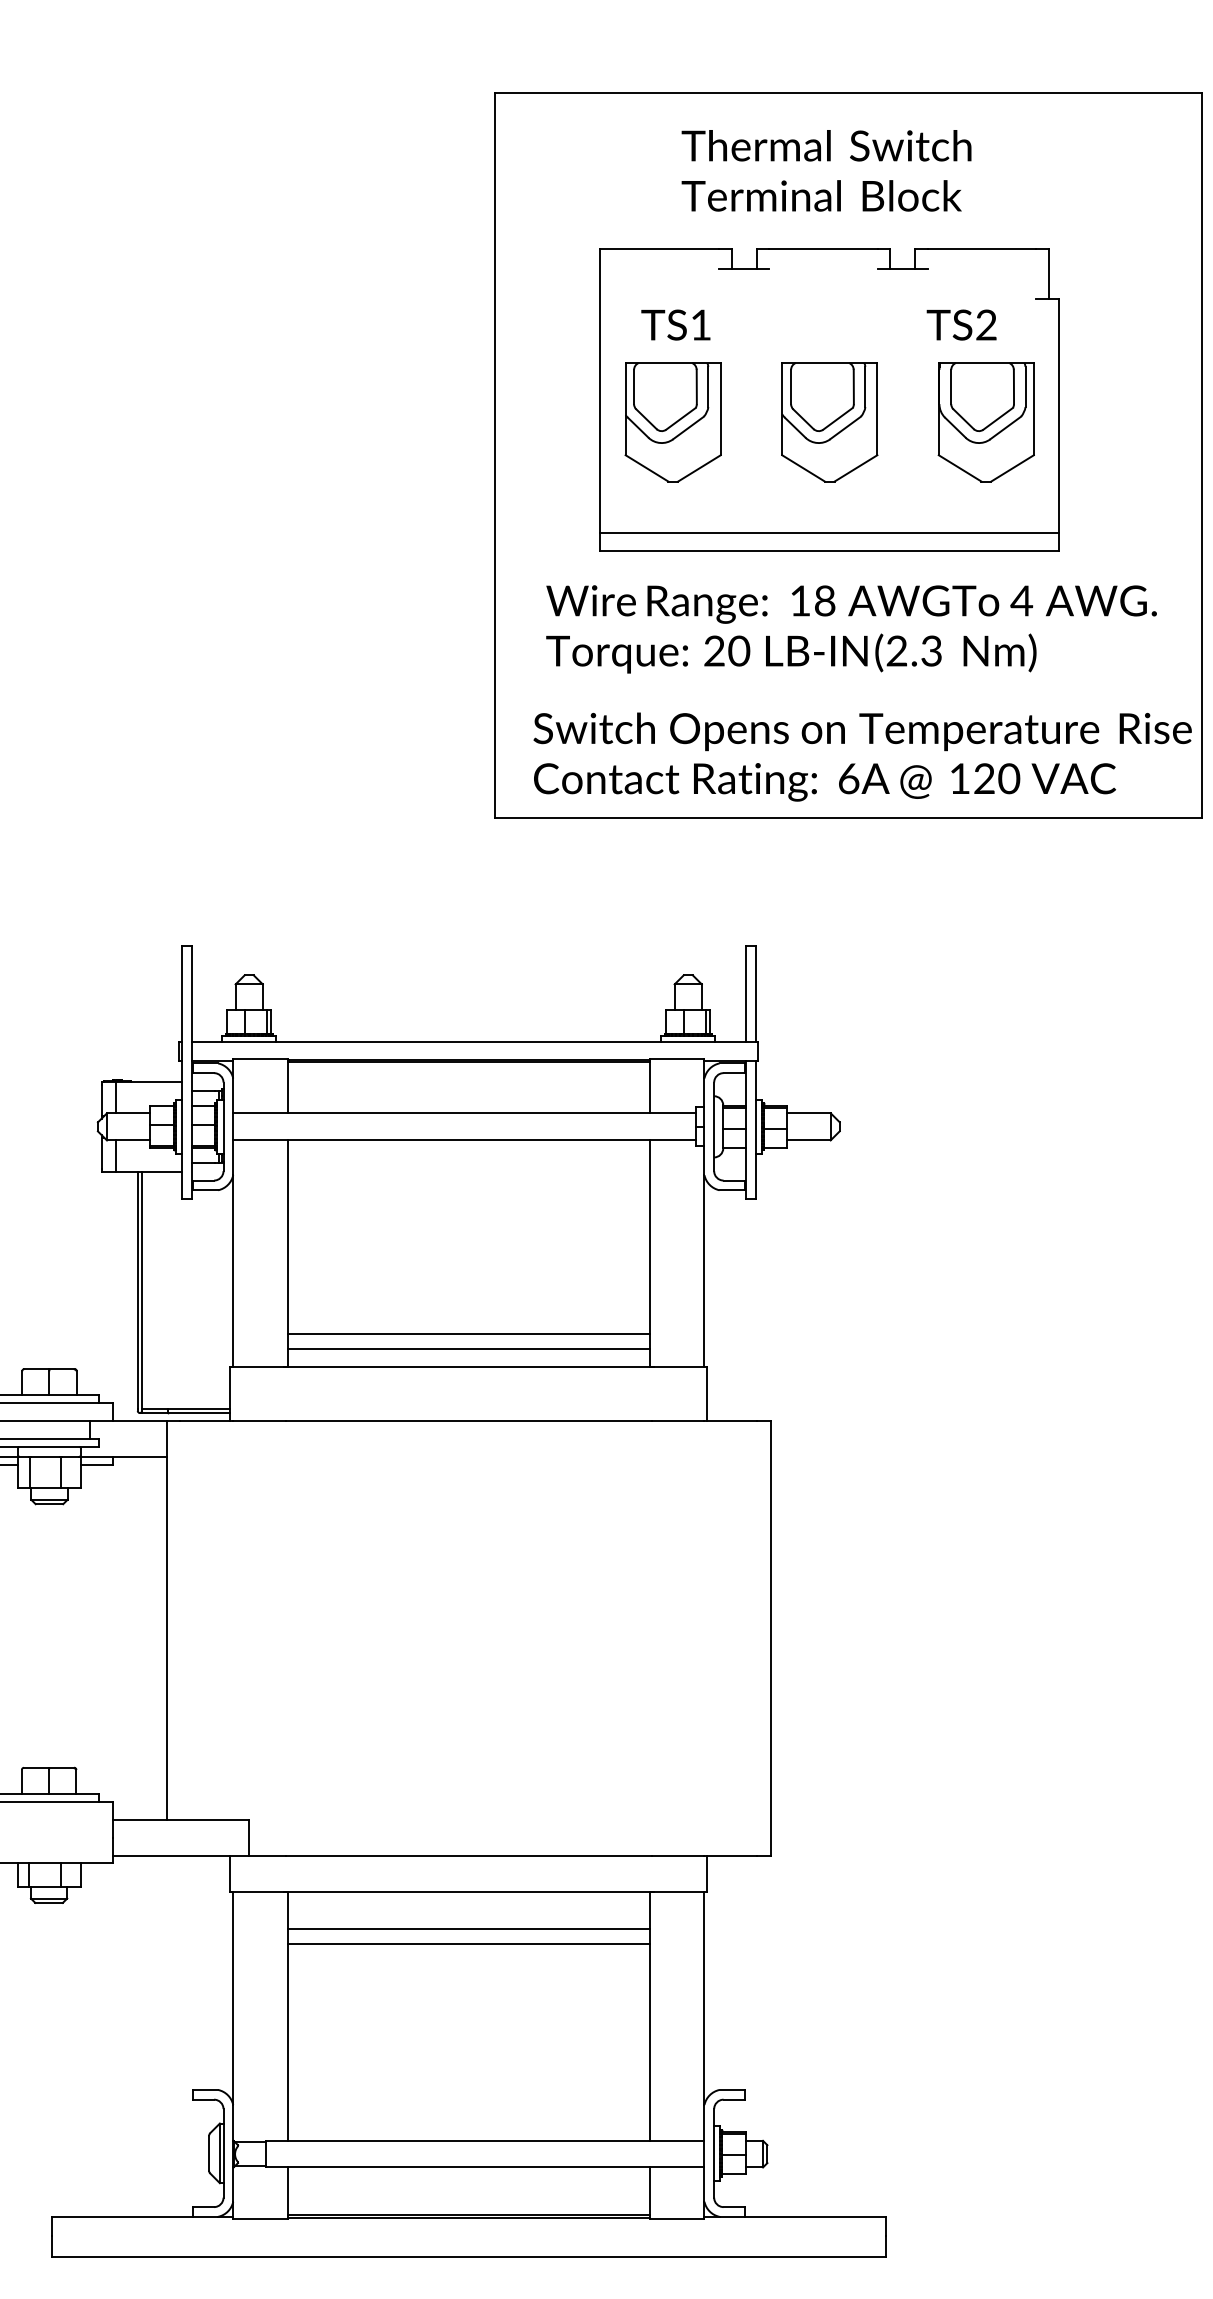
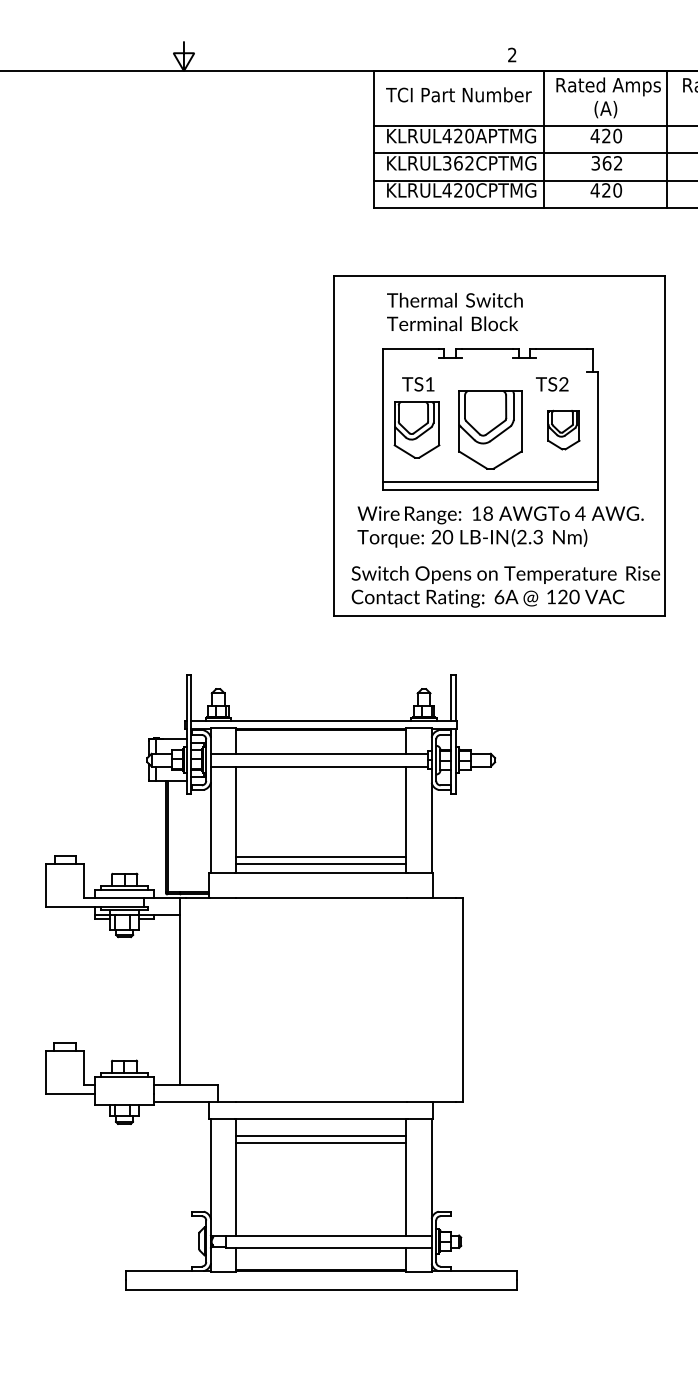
text: (825, 171) -> (454, 312), moved
part: (829, 421) -> (490, 429), size x1.4
part: (985, 421) -> (563, 429), size x0.7

